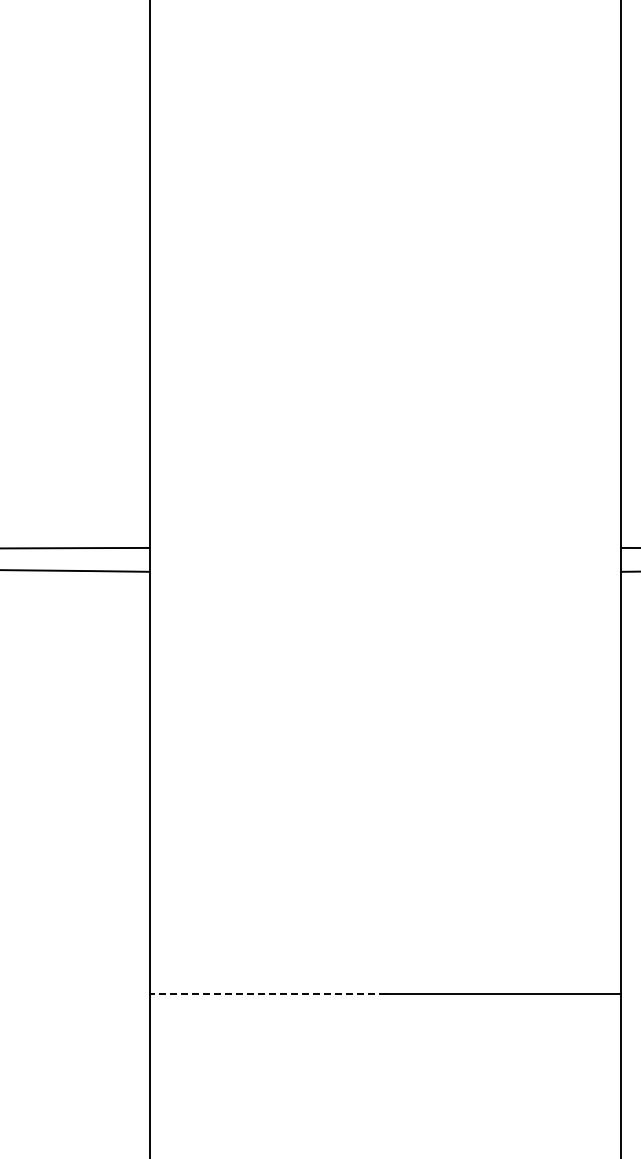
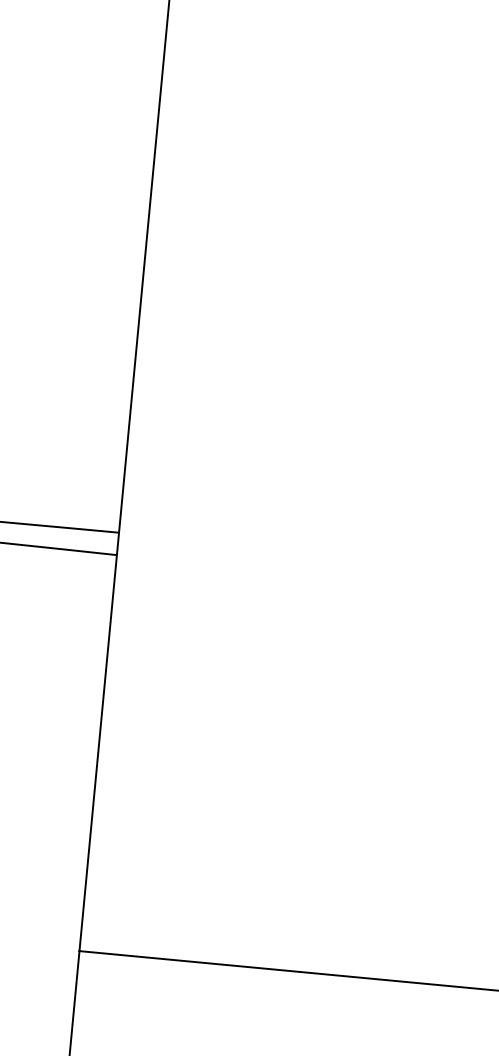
line: (268, 994) -> (190, 962), dashed -> solid

